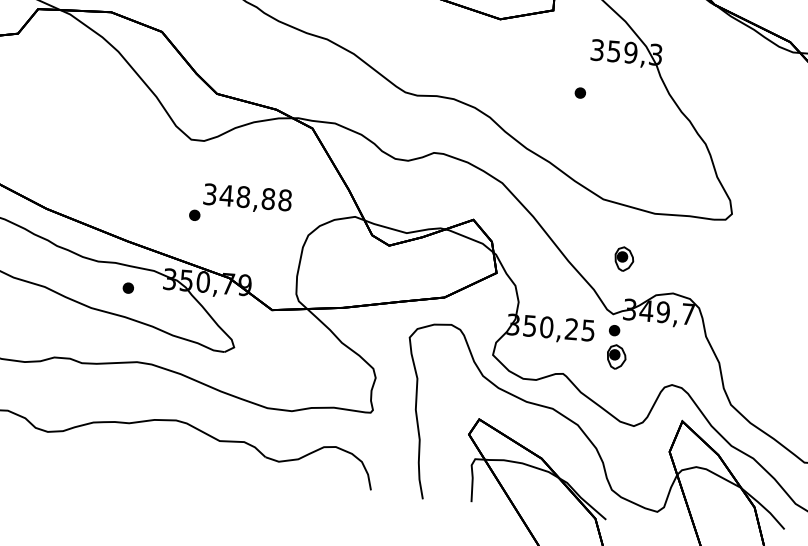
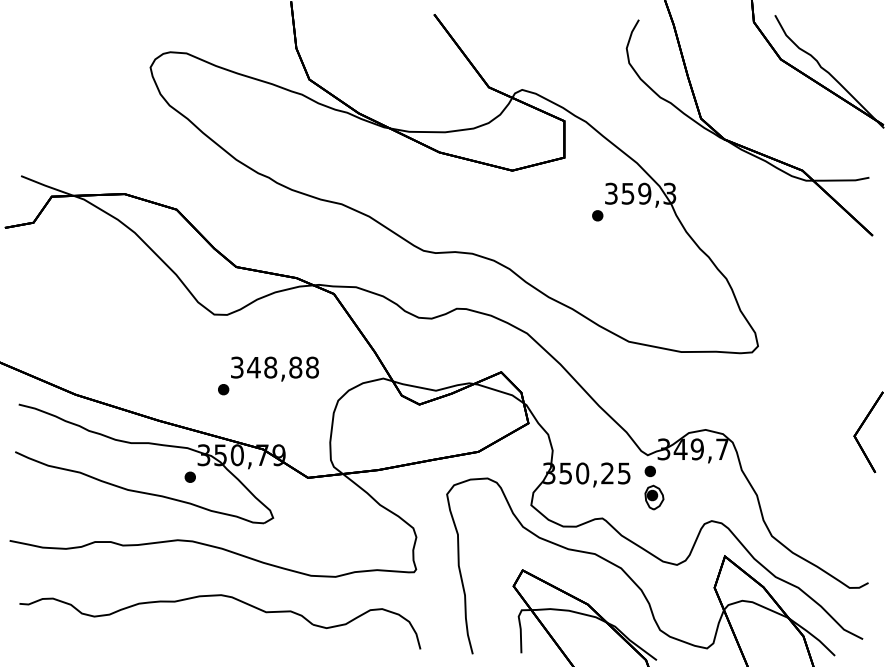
part: (580, 92) -> (597, 215), moved
part: (624, 259) -> (654, 399), removed
part: (127, 287) -> (189, 476), moved

